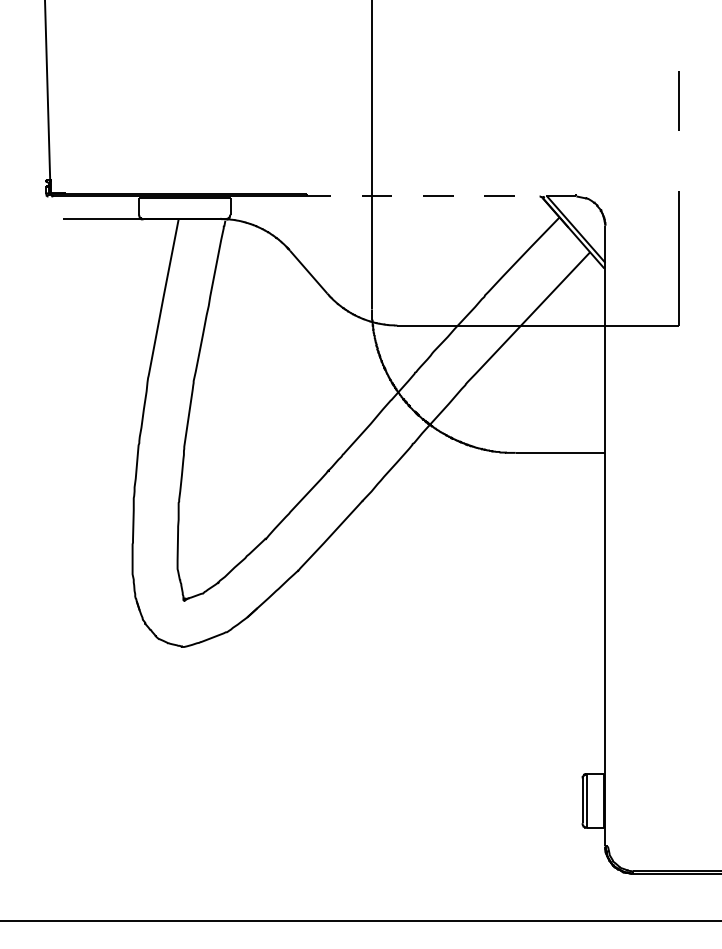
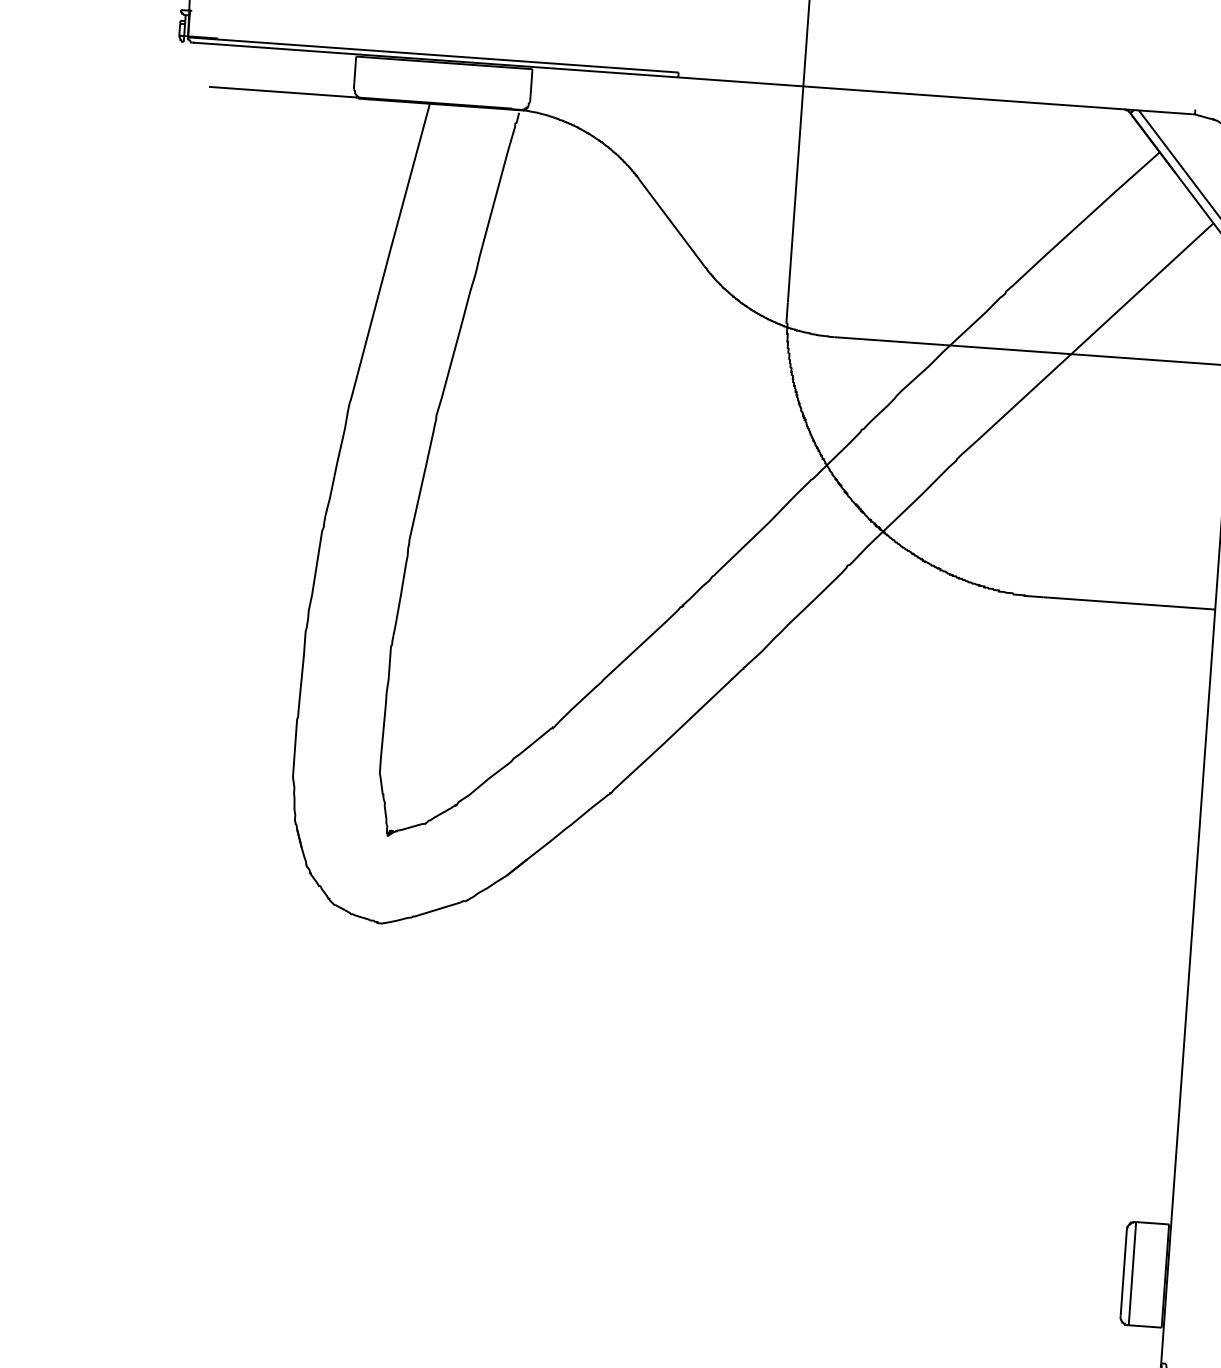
line: (441, 196) -> (936, 96), dashed -> solid

